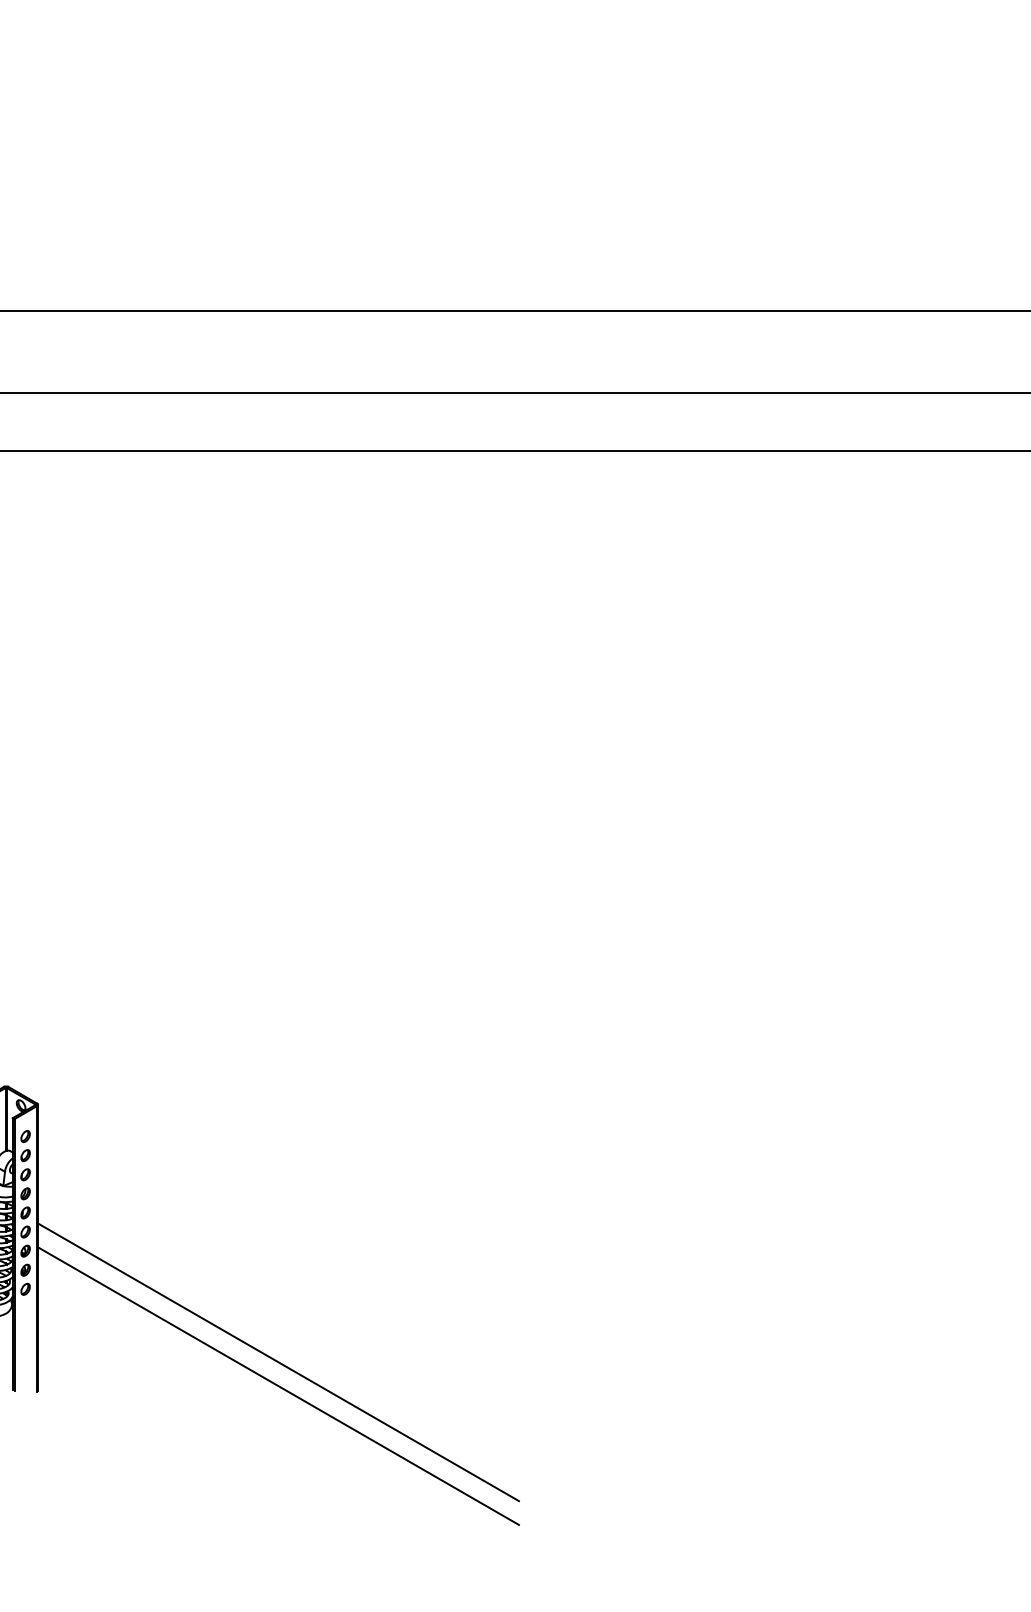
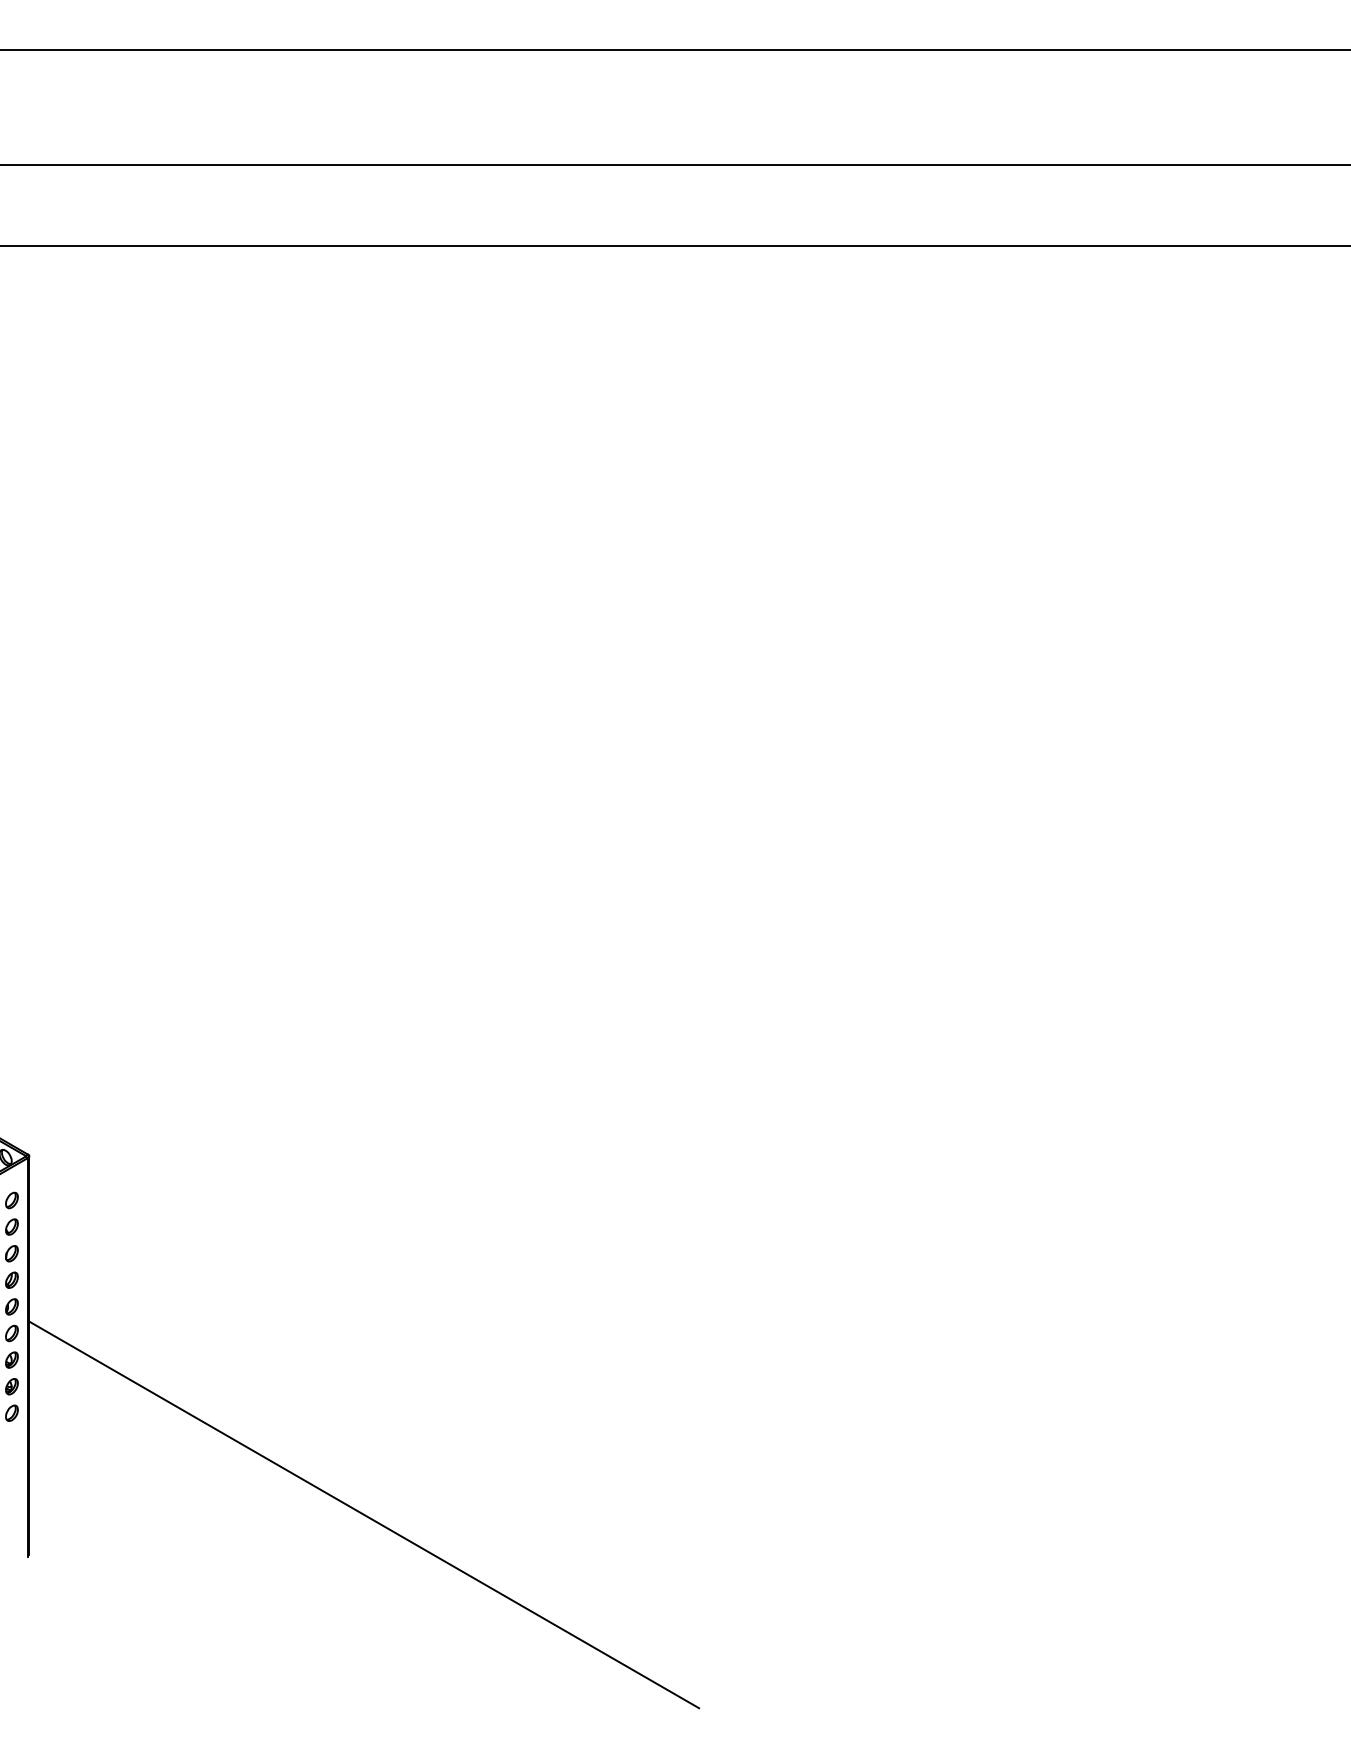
line: (278, 1385) -> (364, 1547), removed

